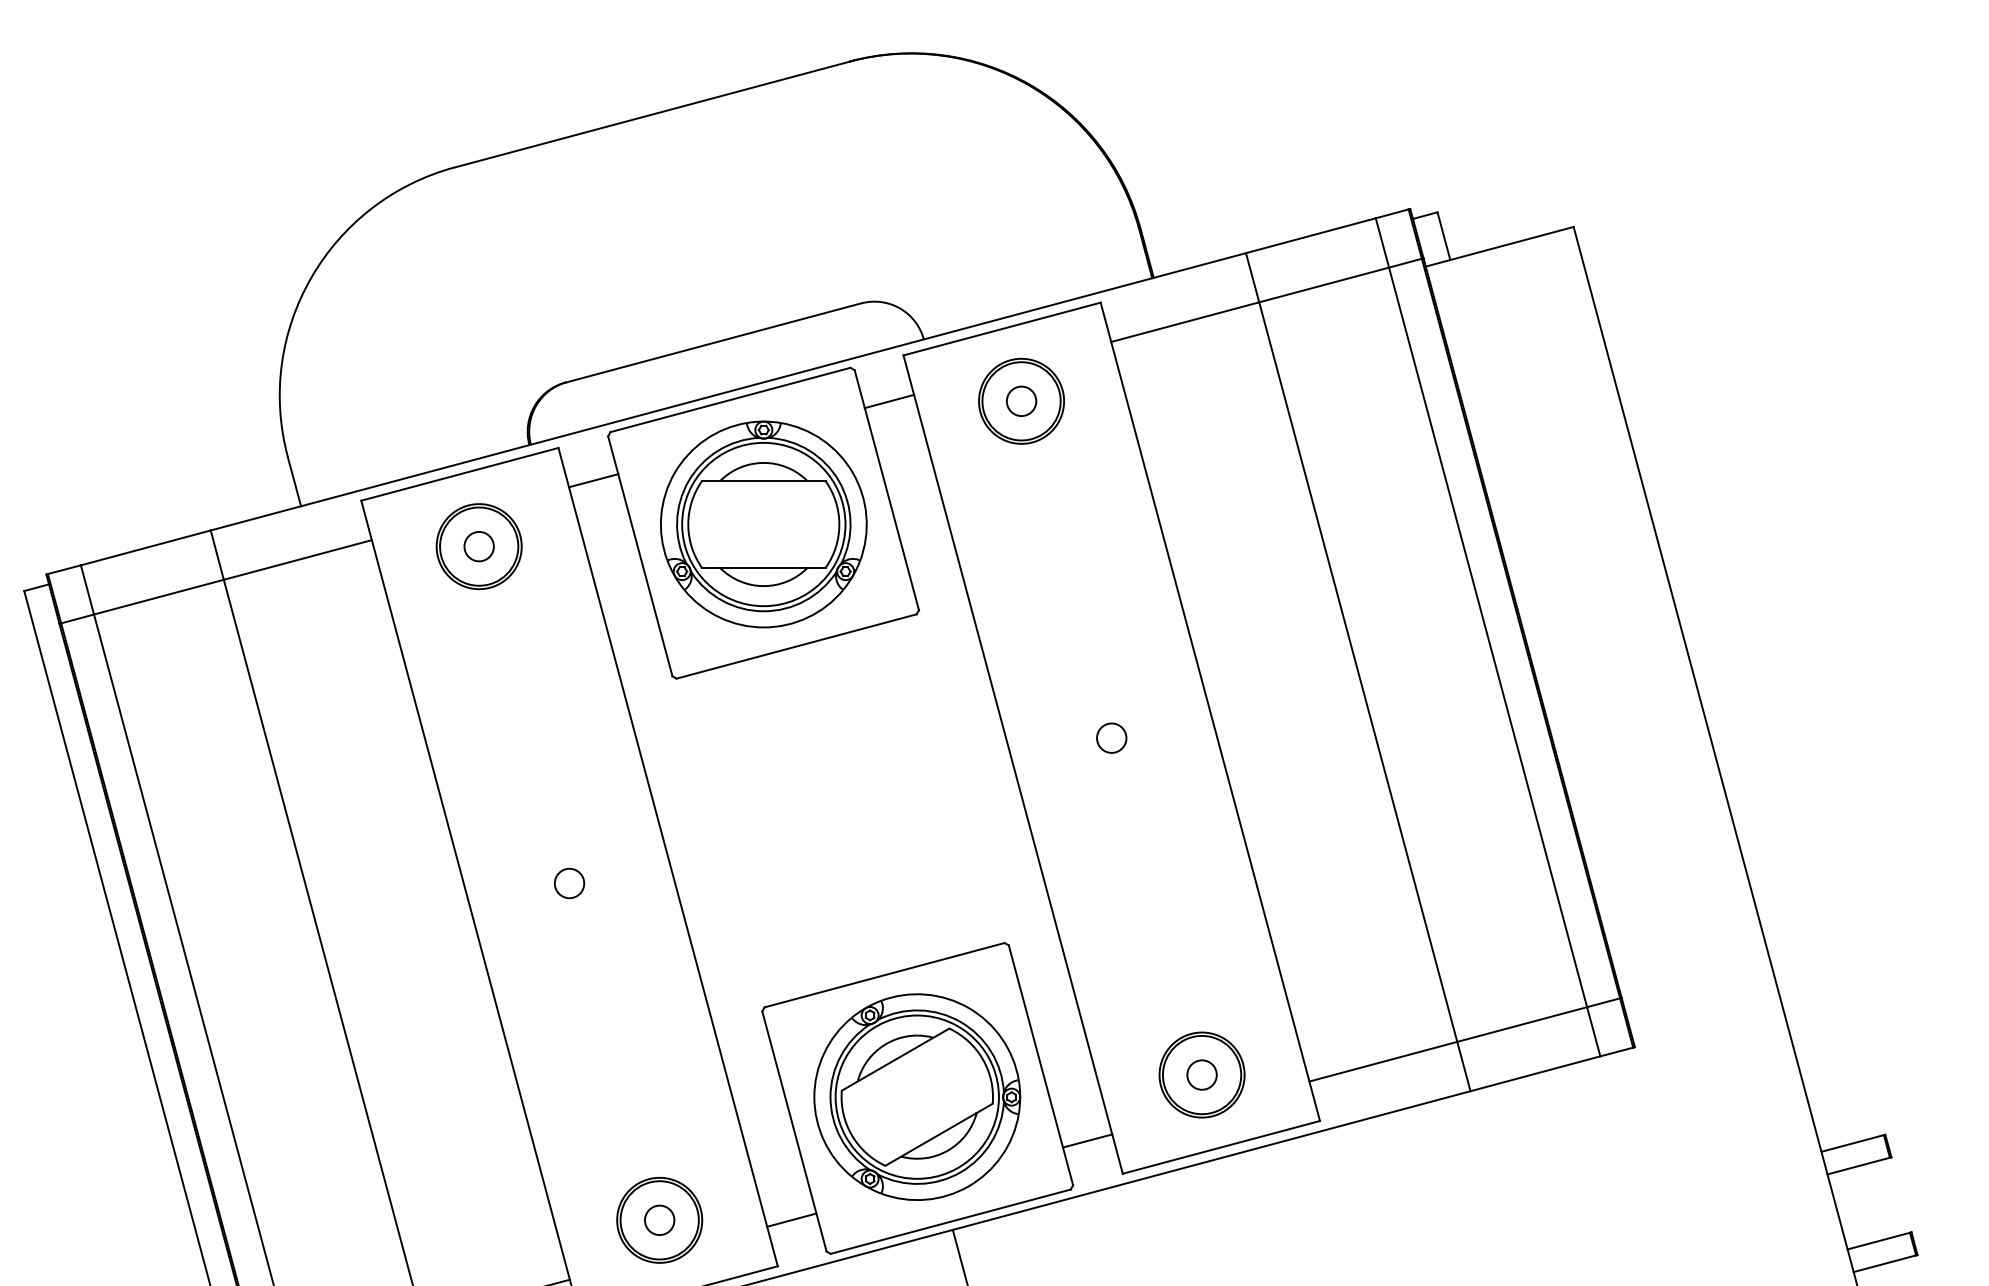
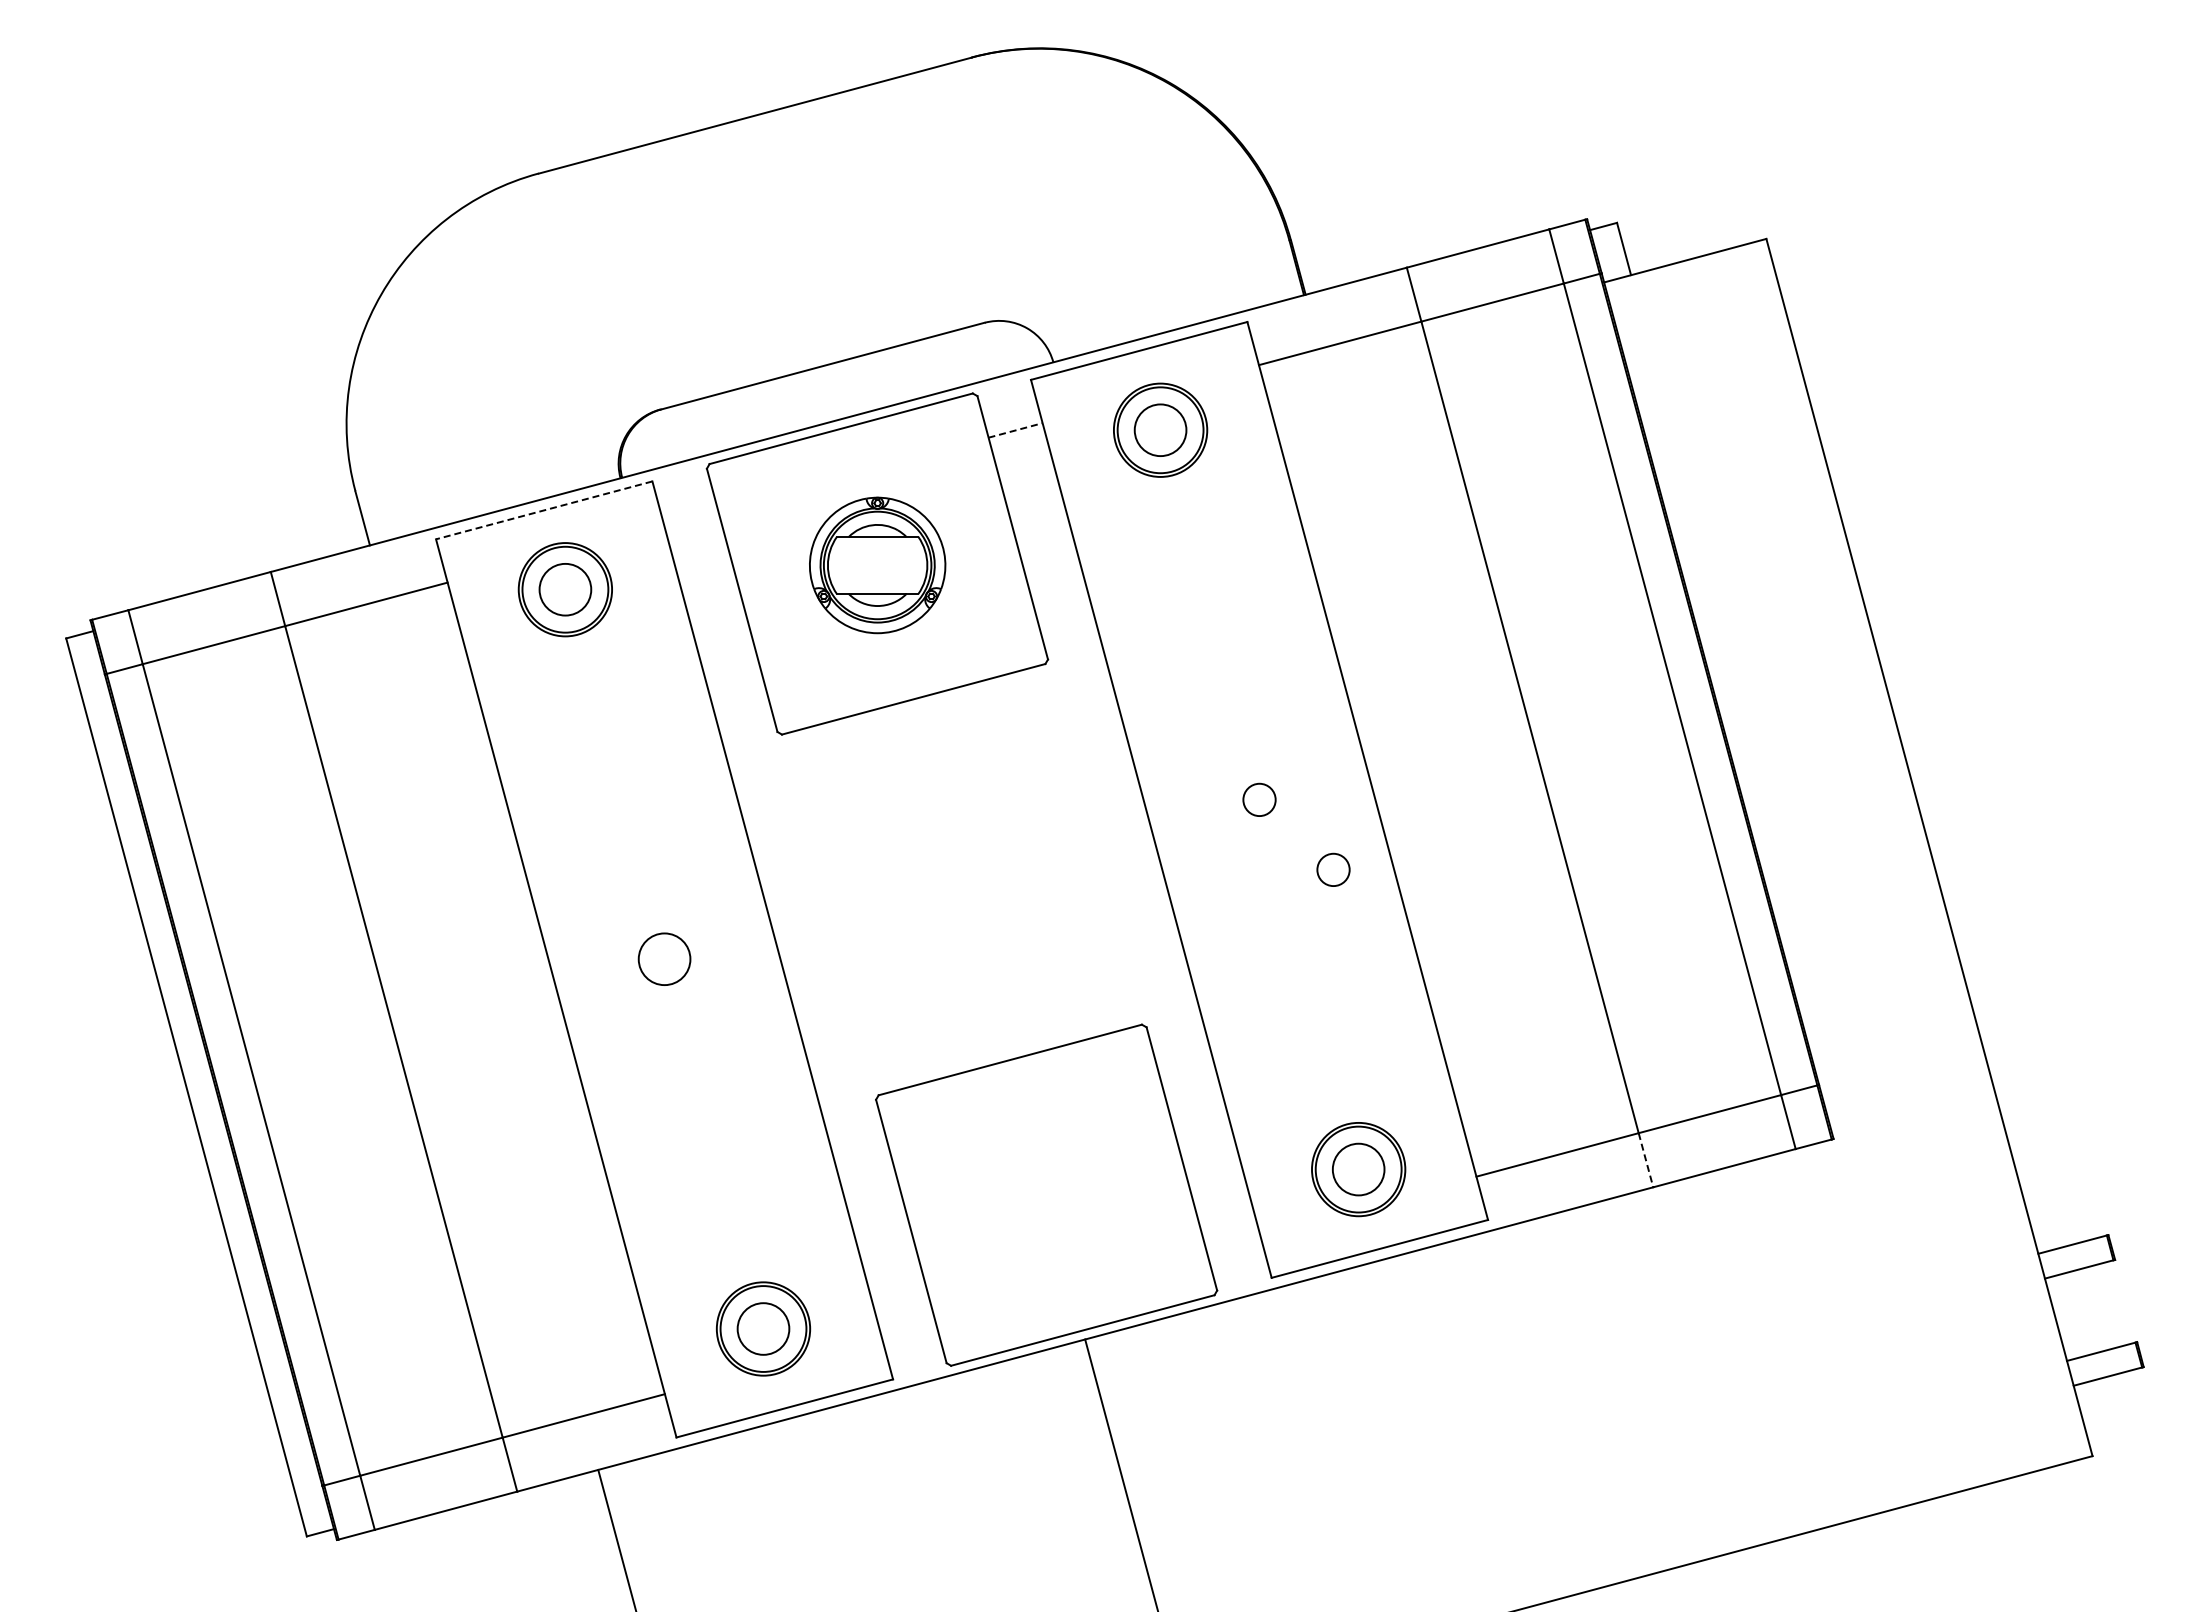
line: (890, 401) -> (1016, 430), solid -> dashed
circle: (1021, 401) -> (1160, 430), size x1.6
line: (460, 474) -> (544, 510), solid -> dashed
line: (594, 480) -> (691, 517), removed
part: (763, 524) -> (877, 565), size x0.6
circle: (479, 546) -> (565, 589), size x1.6
circle: (1179, 801) -> (1333, 869), added
circle: (569, 883) -> (664, 959), size x1.6
line: (1464, 1066) -> (1646, 1160), solid -> dashed
circle: (1201, 1074) -> (1358, 1169), size x1.6
part: (916, 1096) -> (1045, 1193), removed
line: (1087, 1140) -> (1232, 1241), removed
circle: (659, 1219) -> (763, 1328), size x1.6
line: (791, 1219) -> (908, 1328), removed

